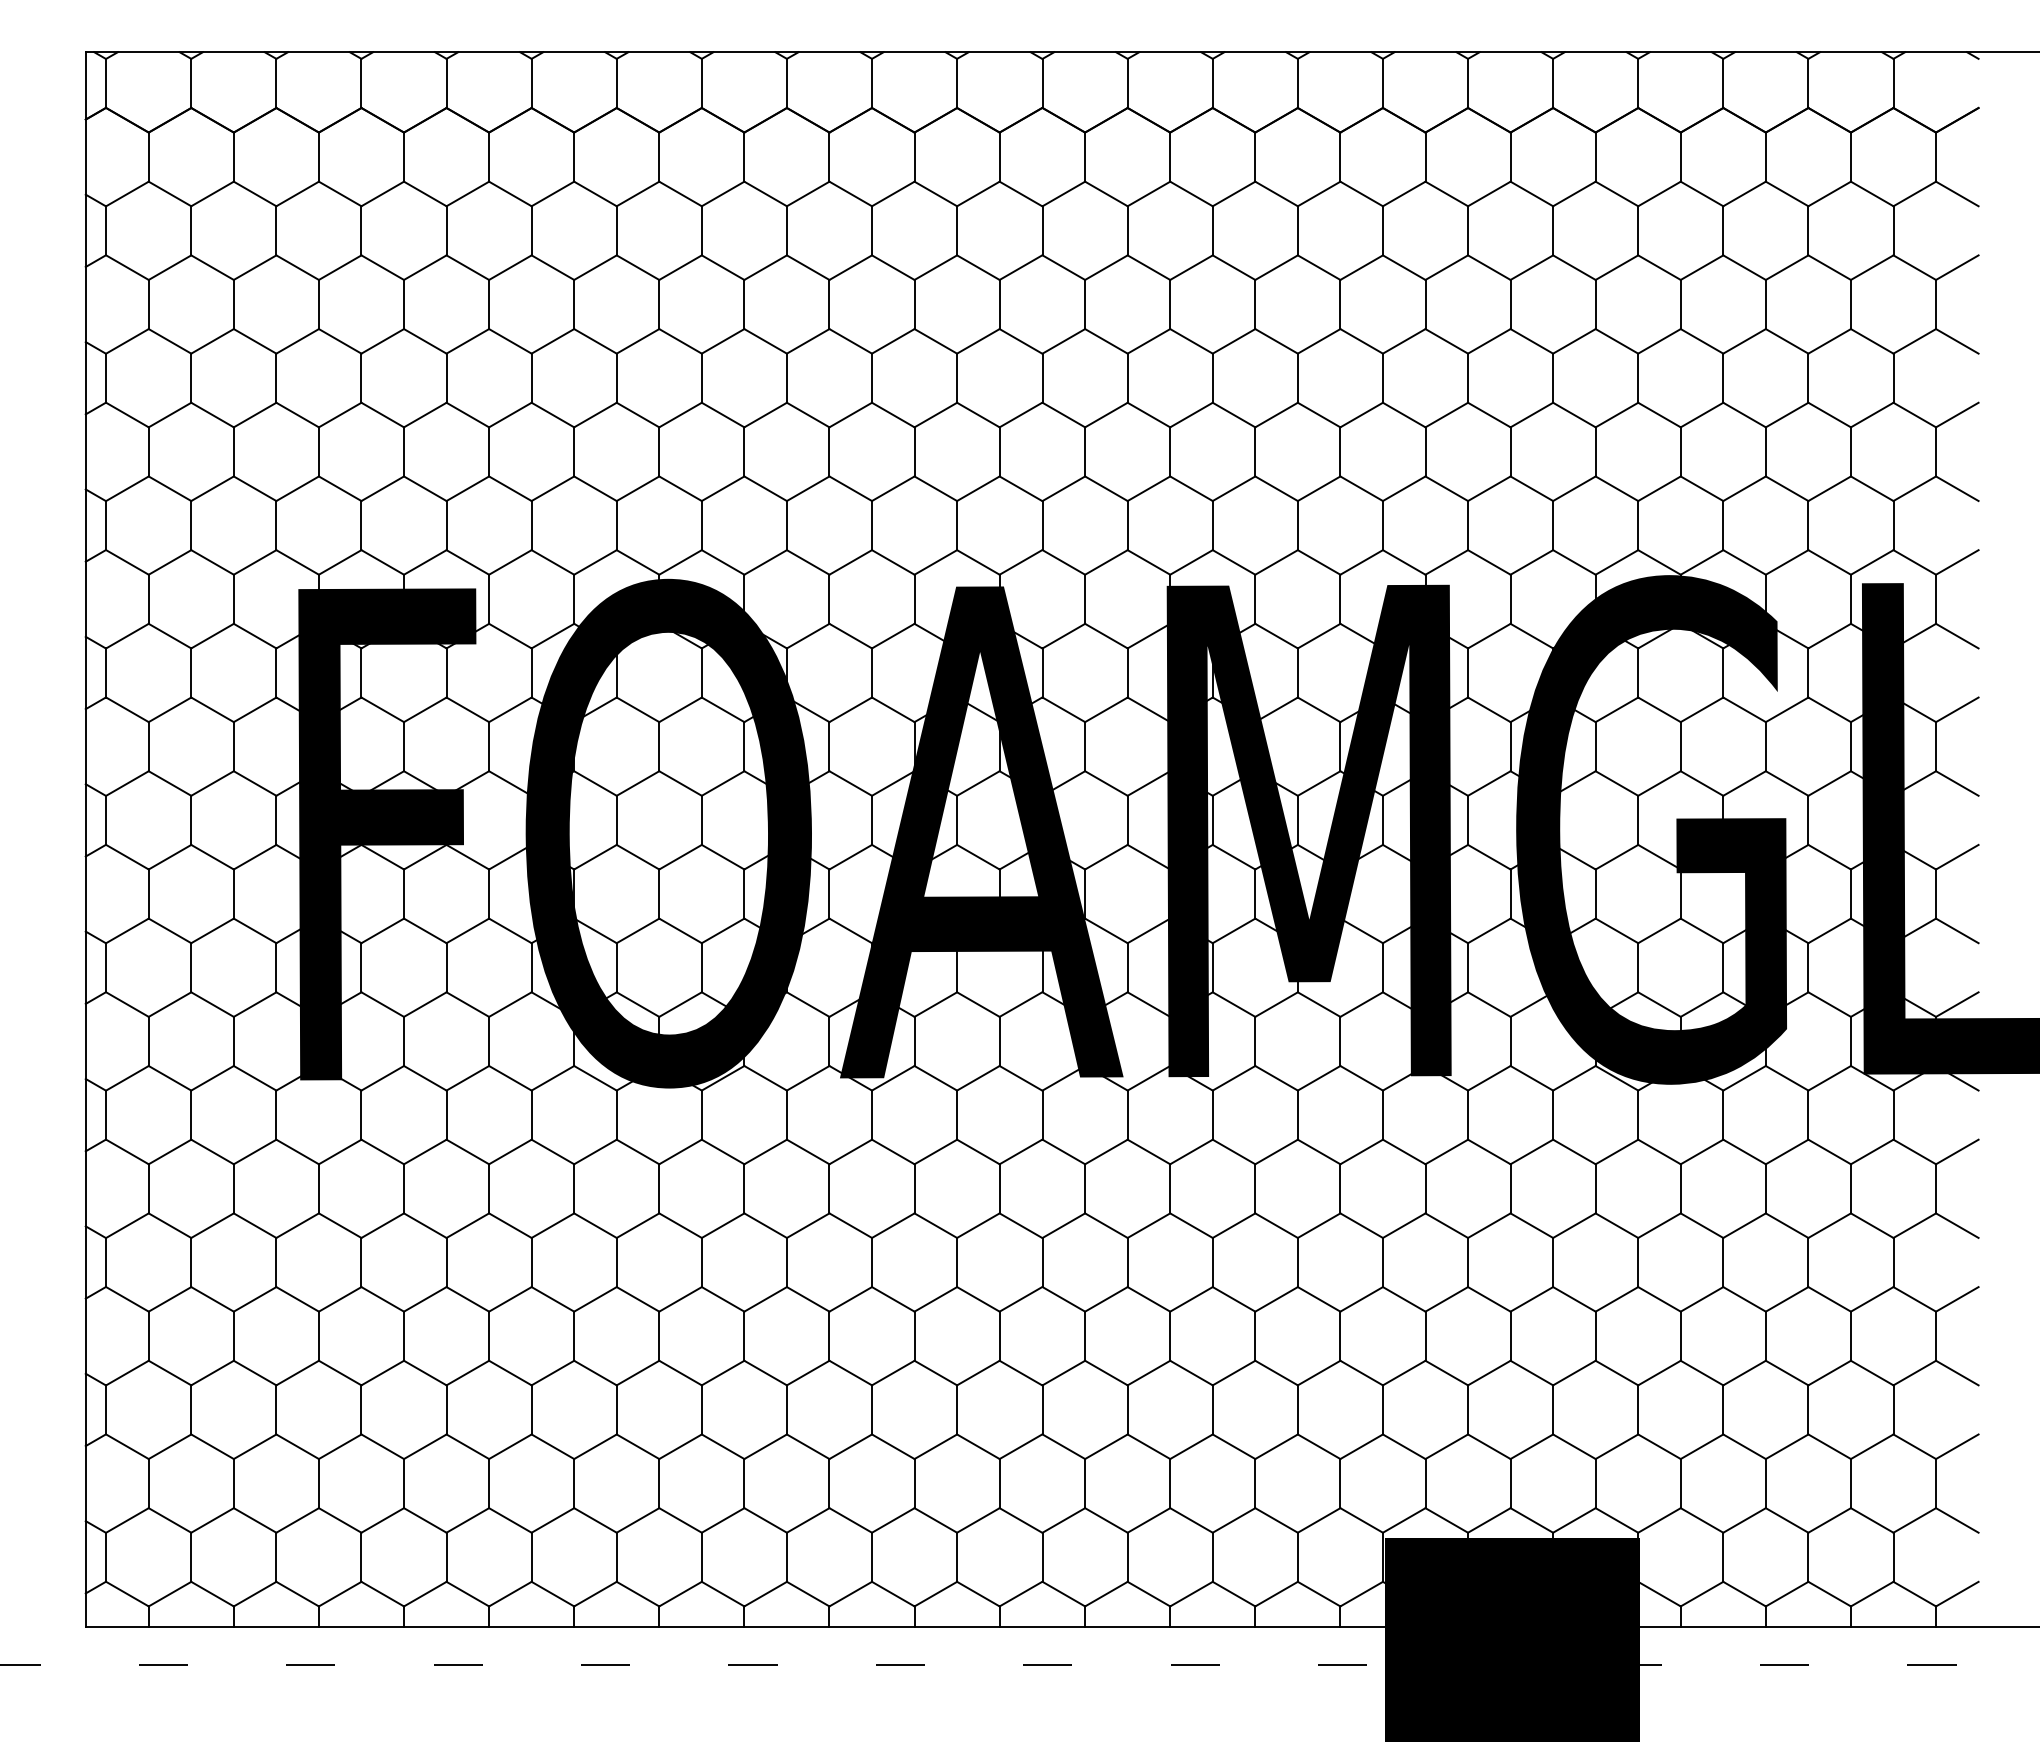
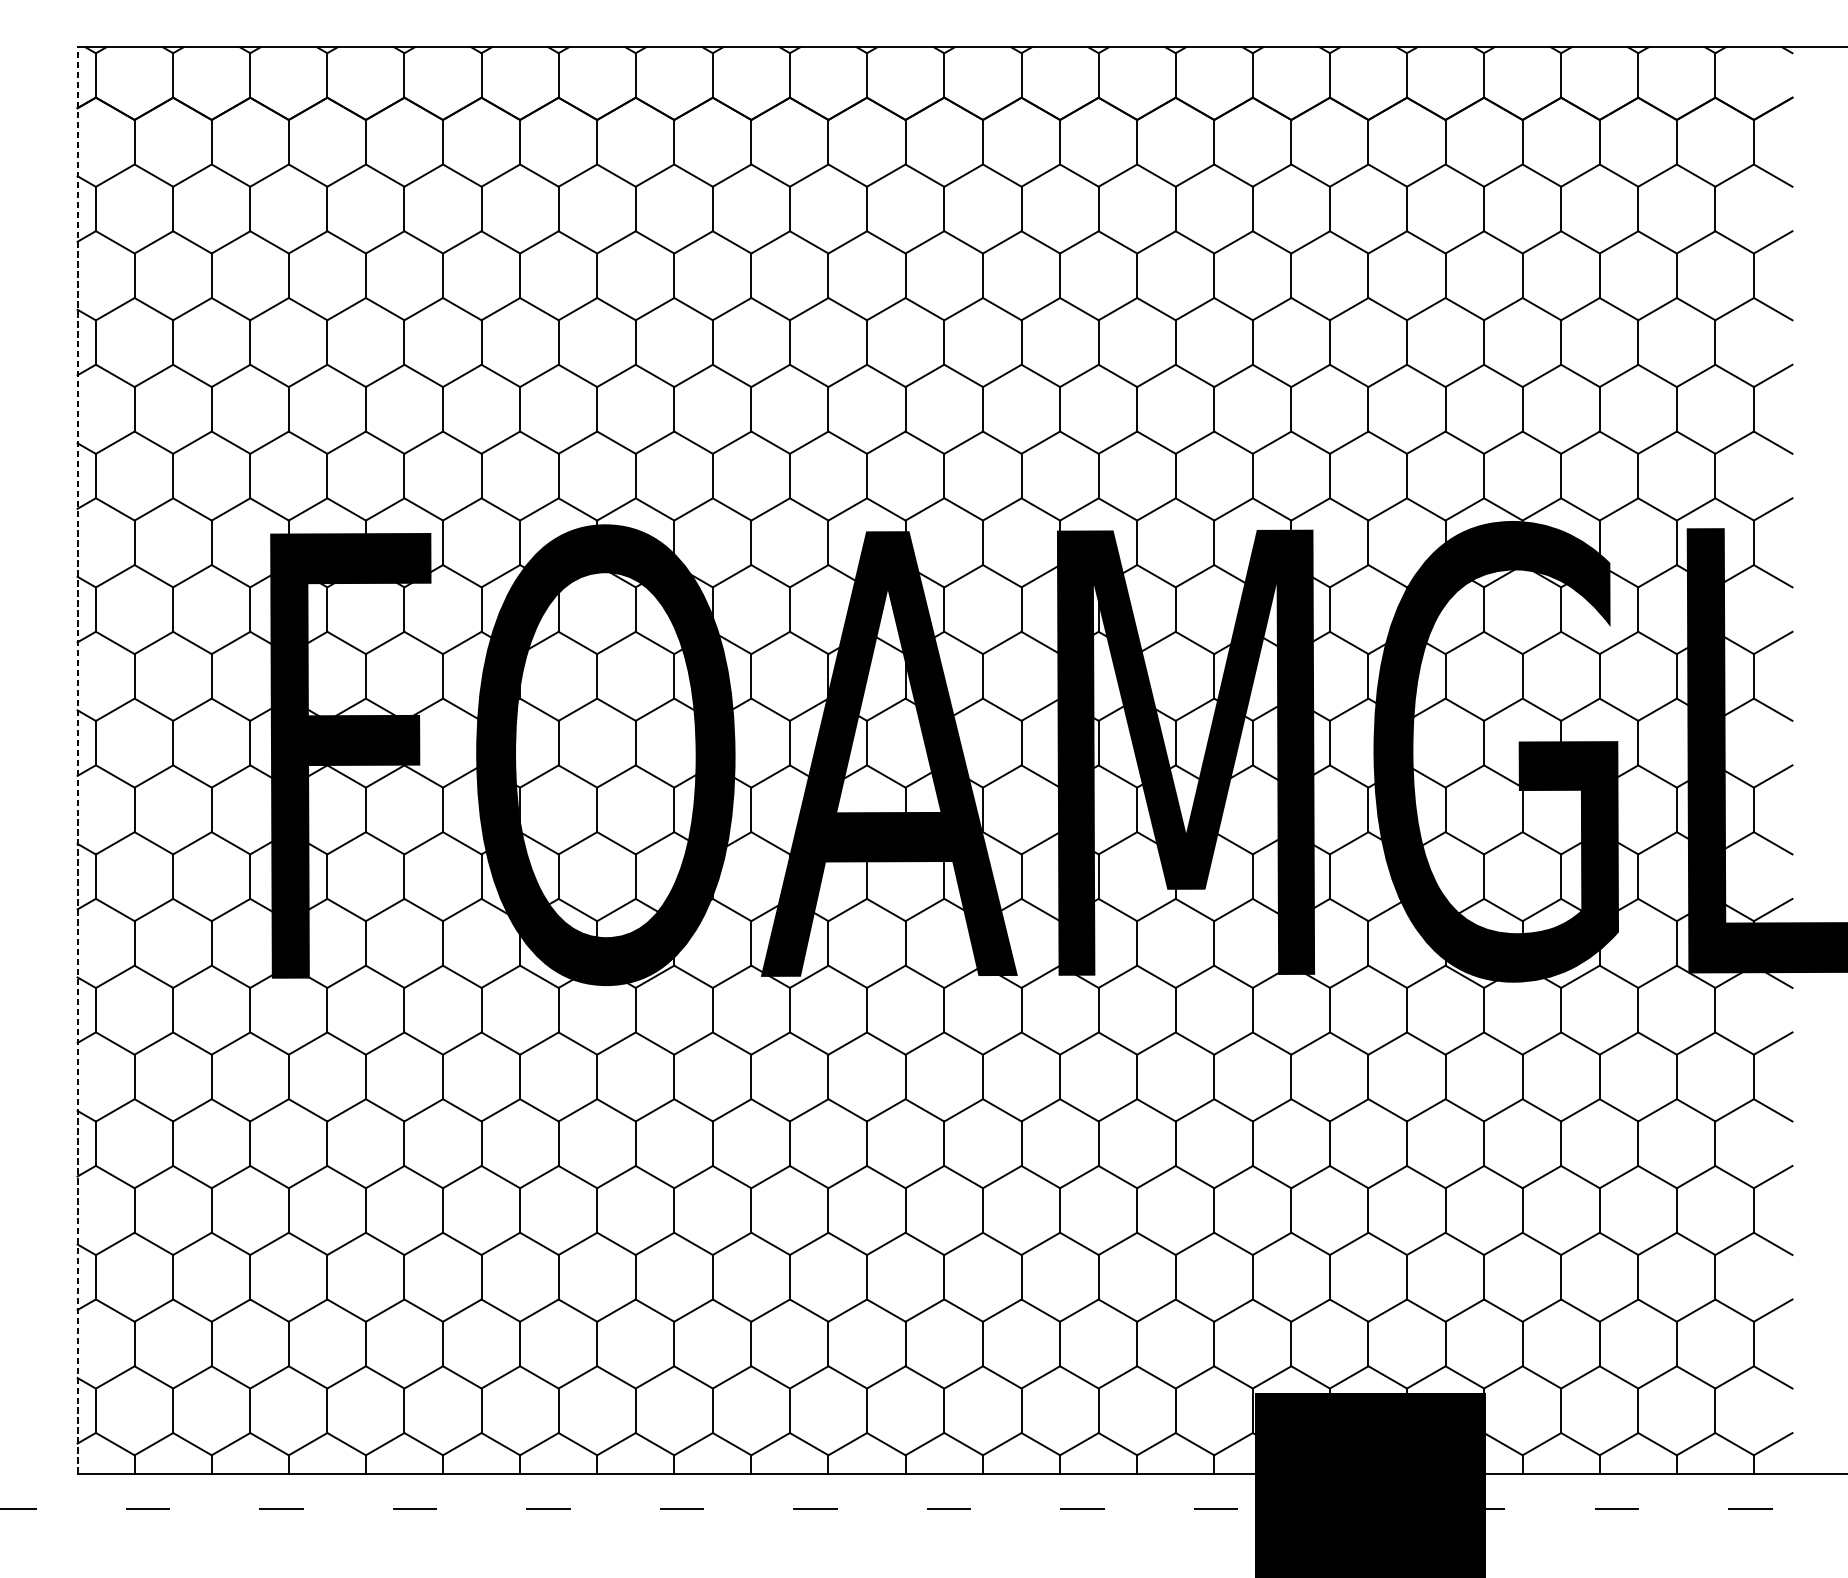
line: (85, 838) -> (77, 759), solid -> dashed

